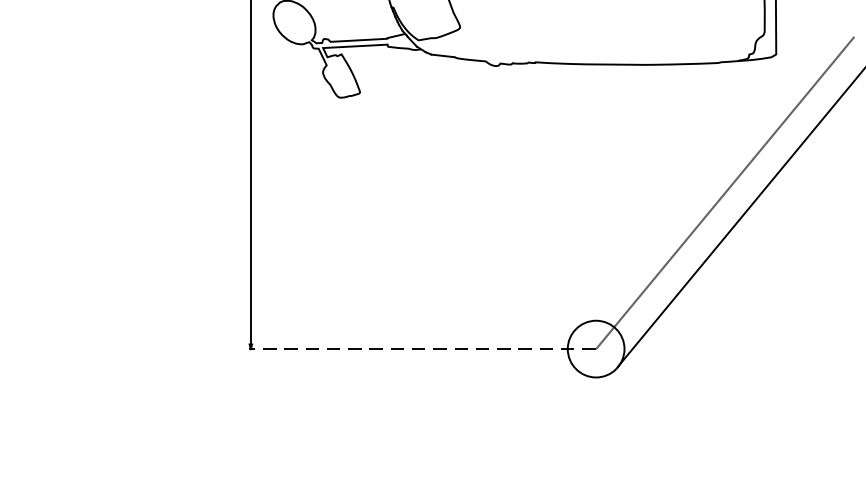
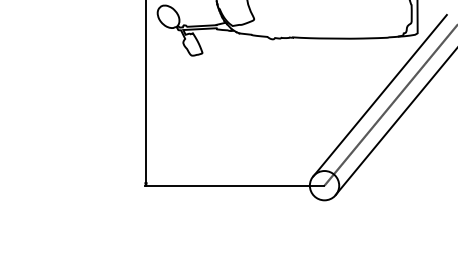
line: (702, 174) -> (379, 95), added
line: (421, 348) -> (234, 185), dashed -> solid

